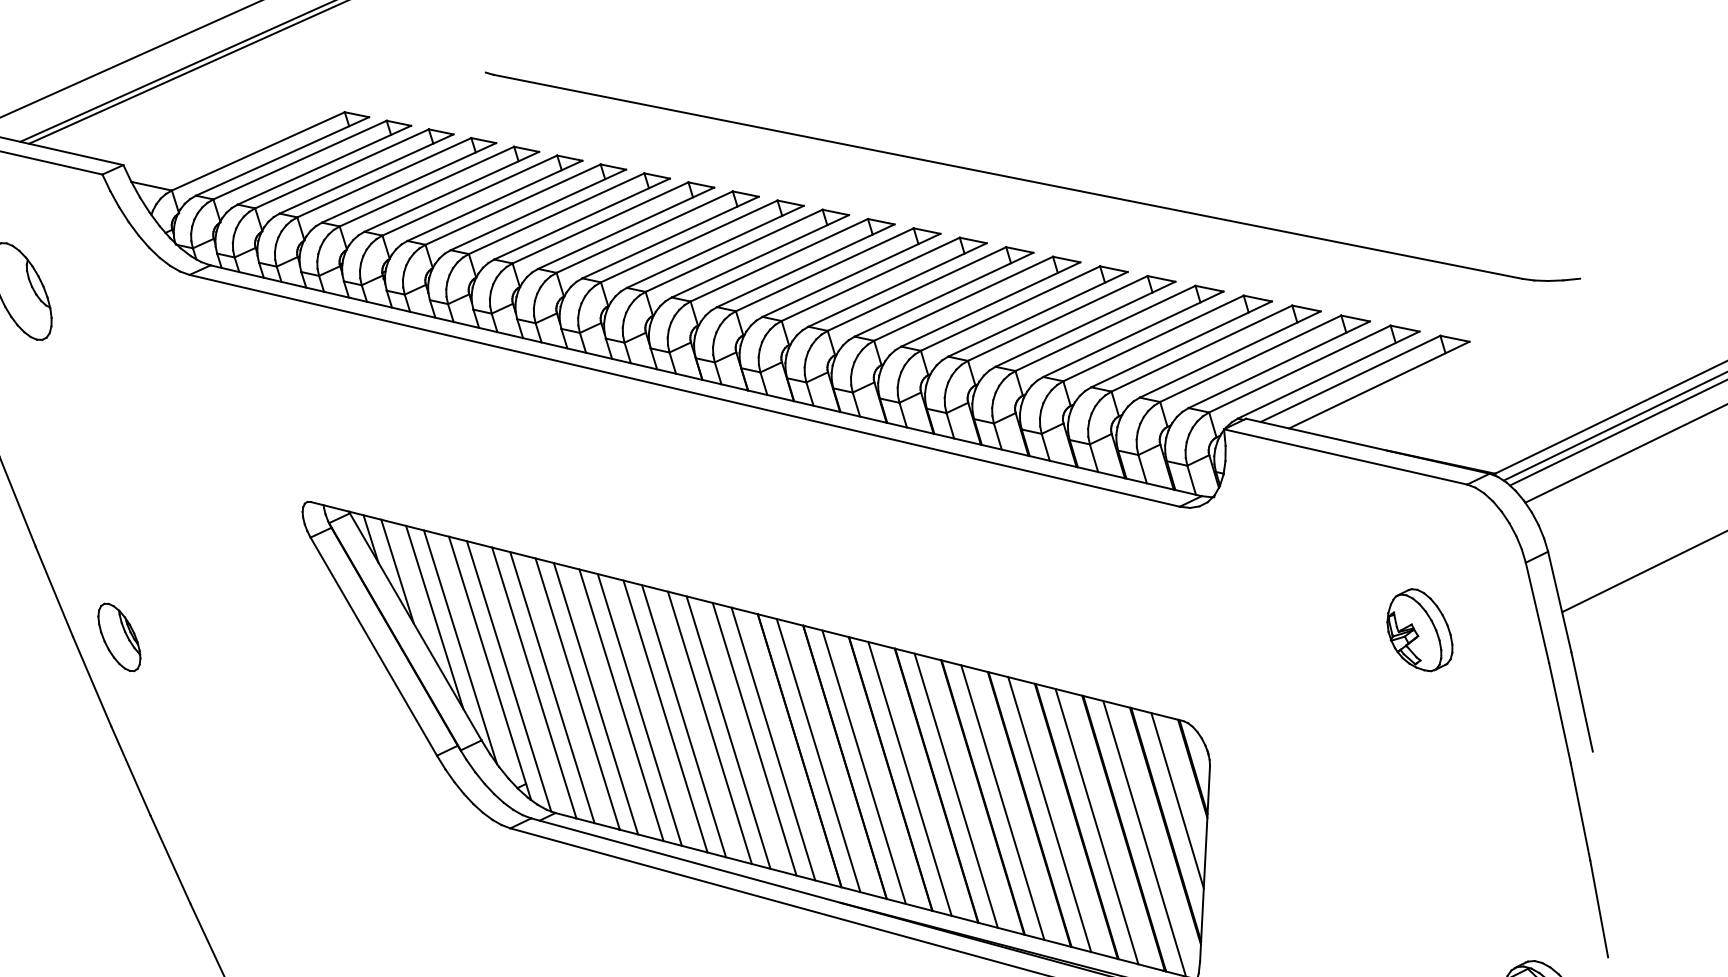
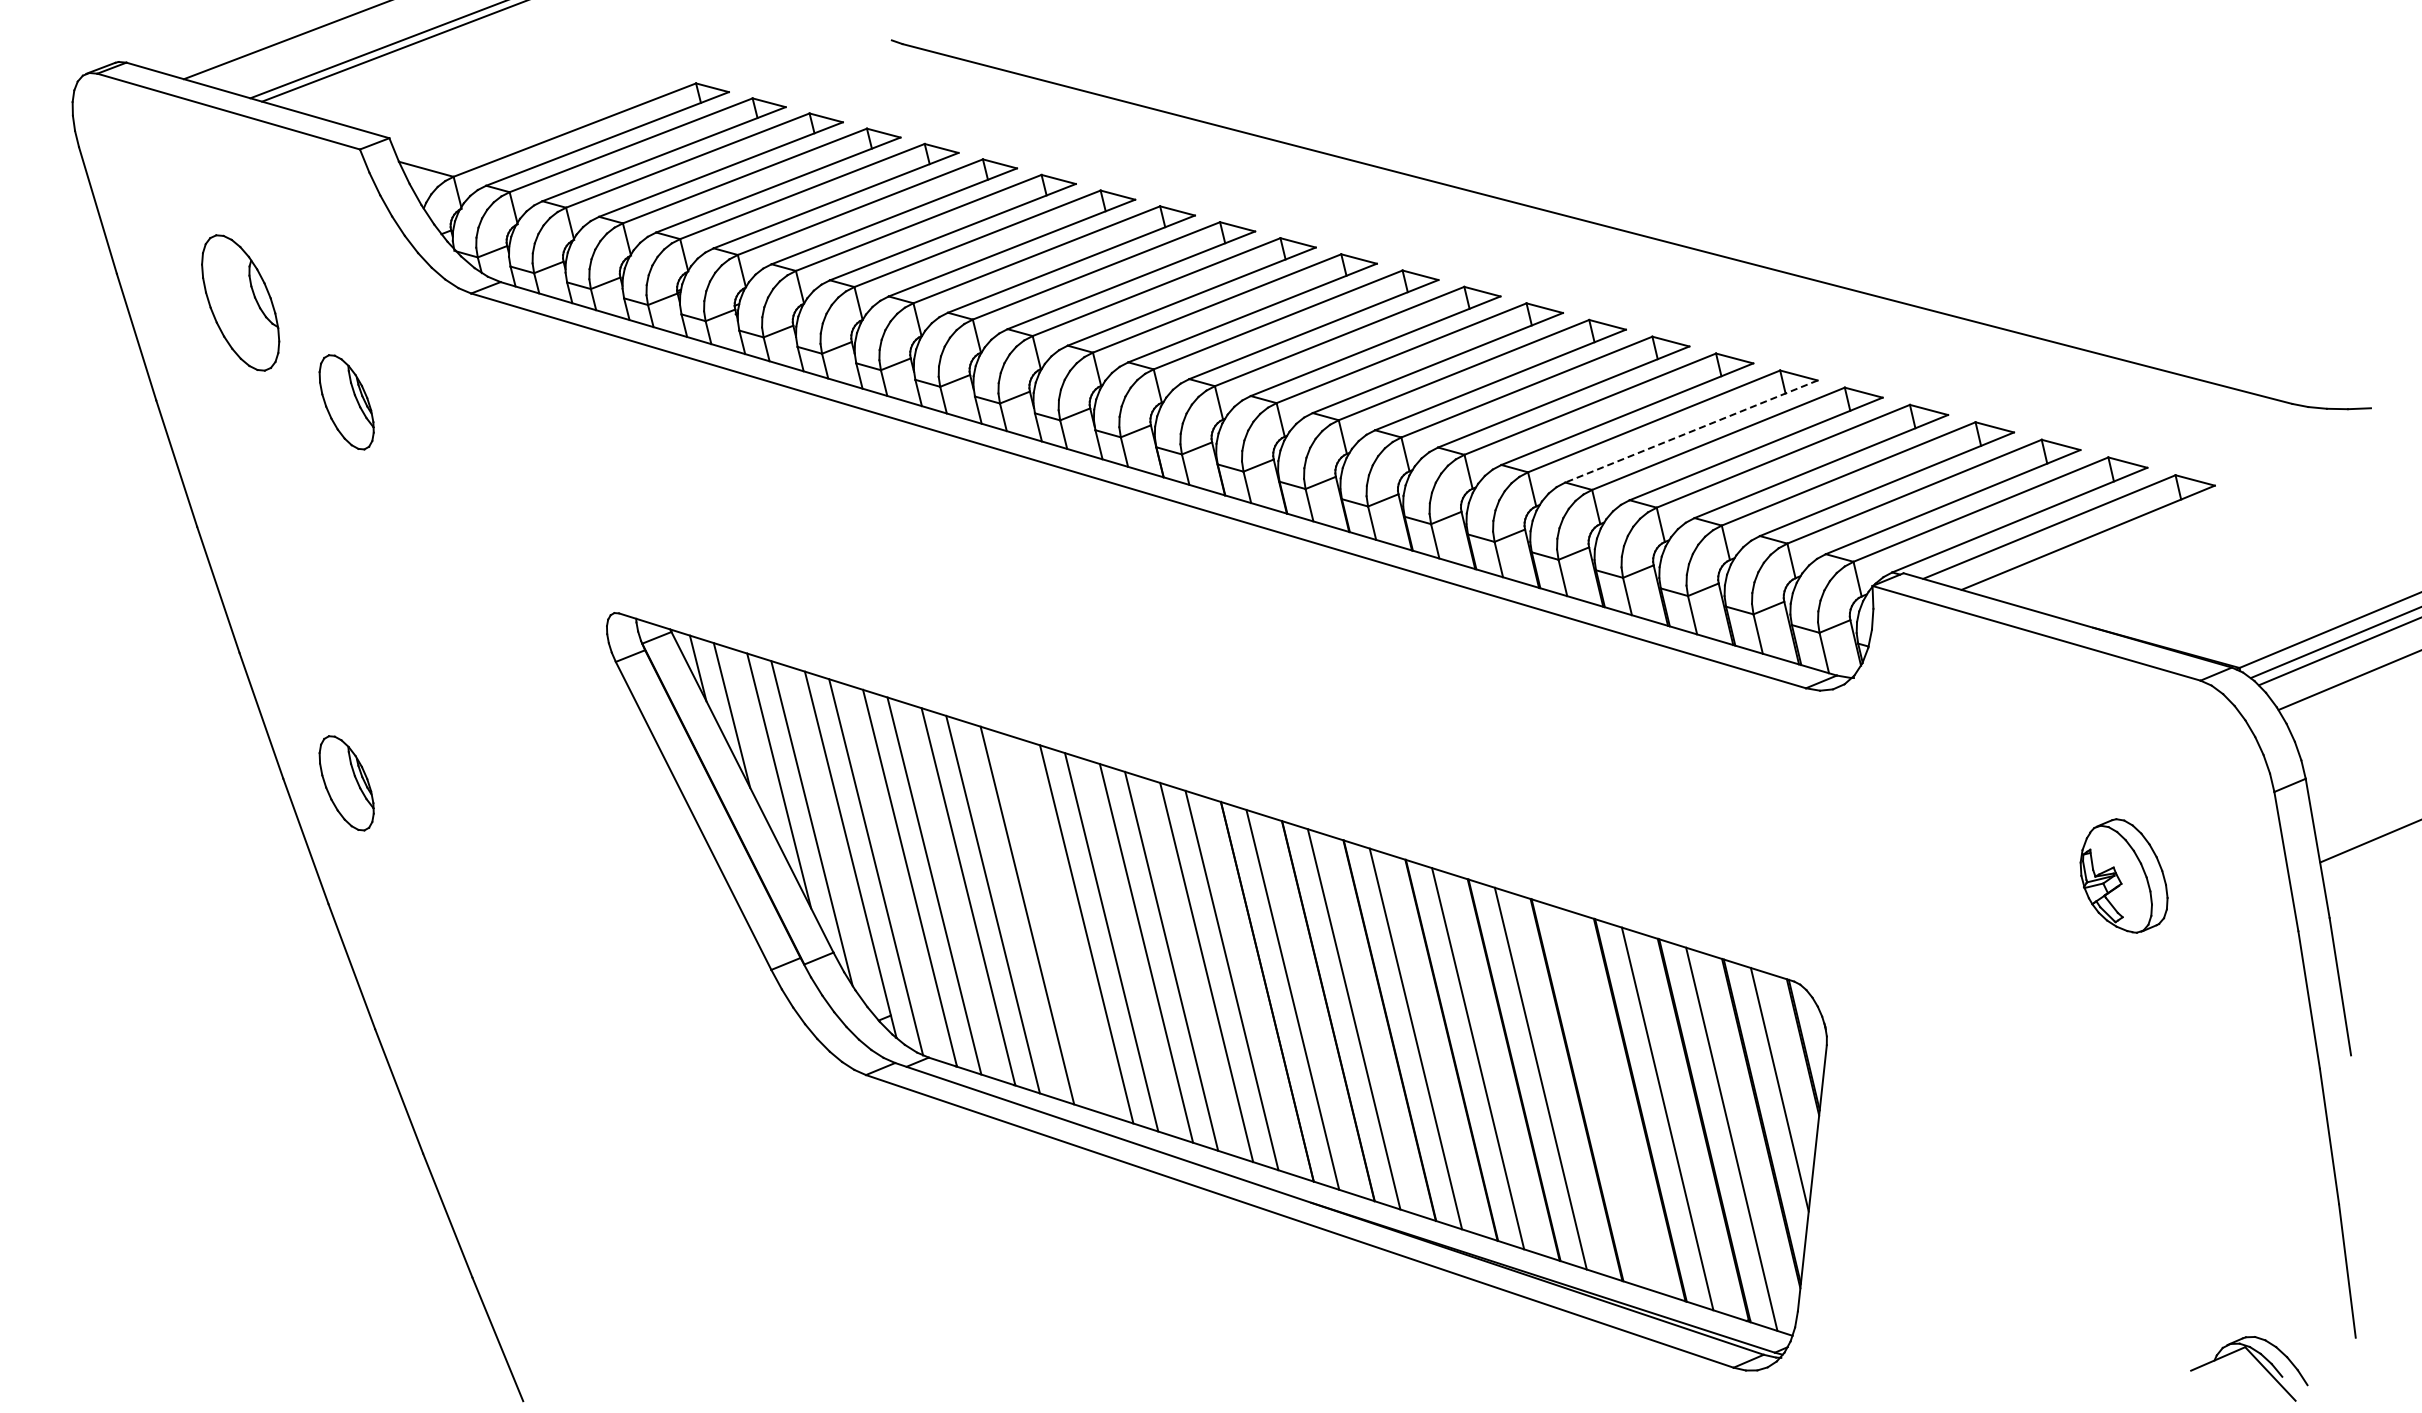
line: (1085, 324) -> (1691, 431), solid -> dashed
part: (103, 359) -> (346, 402), added
line: (639, 710) -> (1051, 923), removed
line: (1049, 814) -> (1603, 1098), removed

